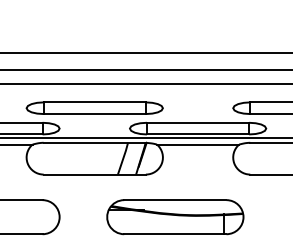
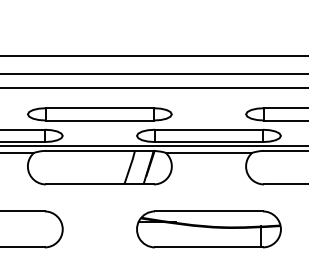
part: (174, 217) -> (208, 229), moved

